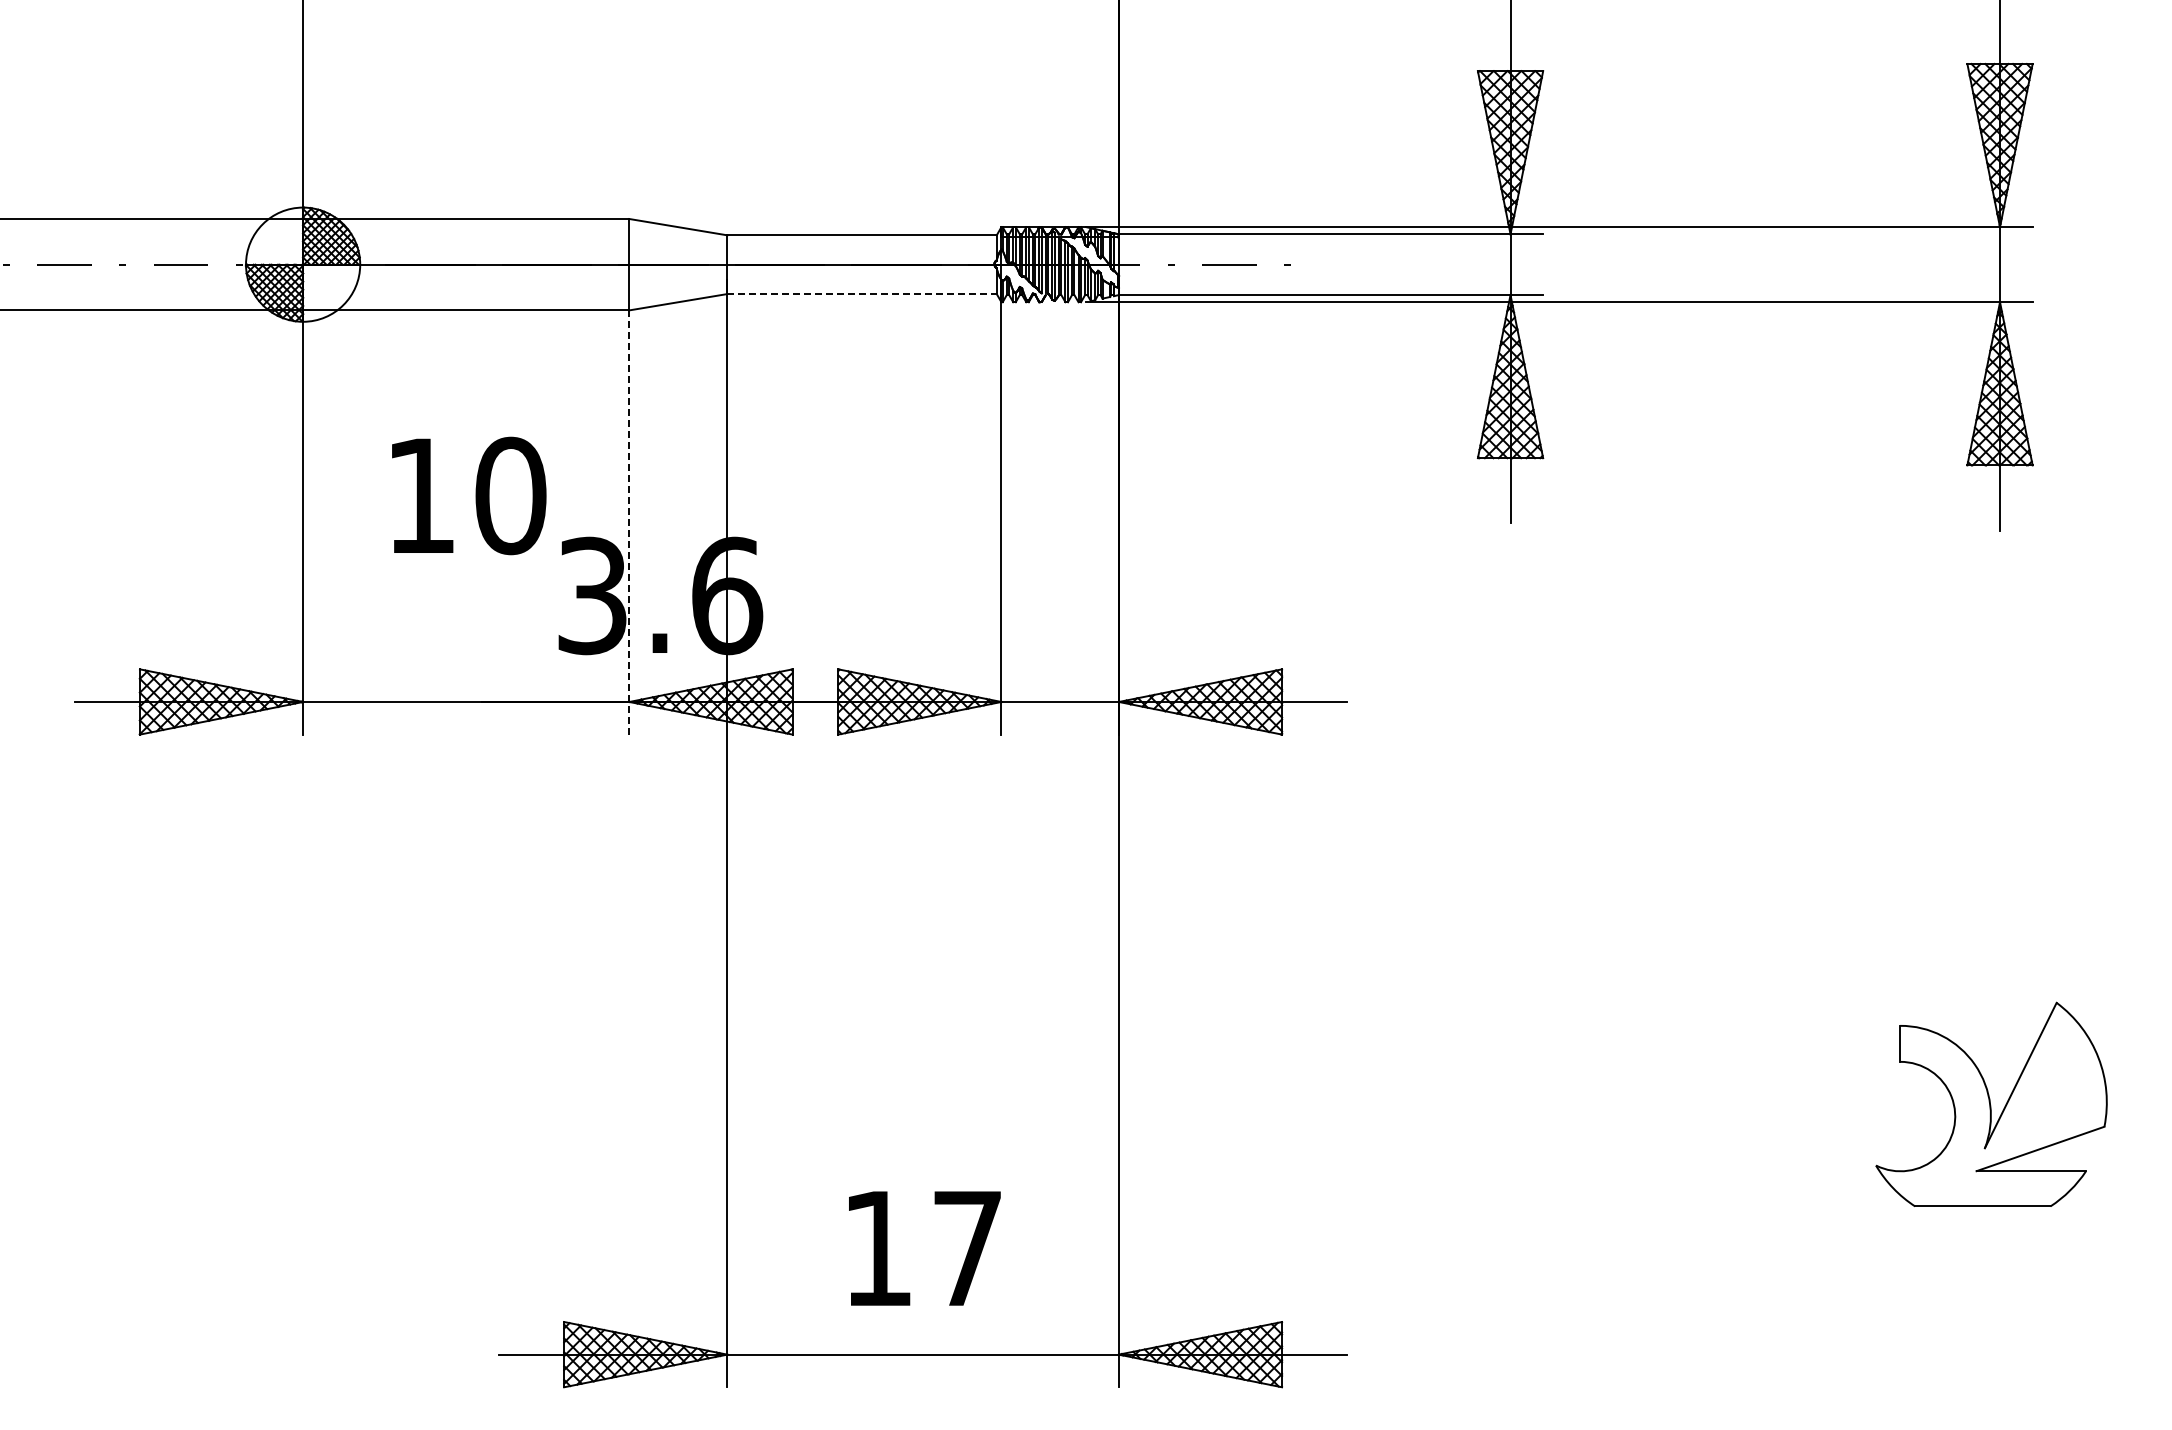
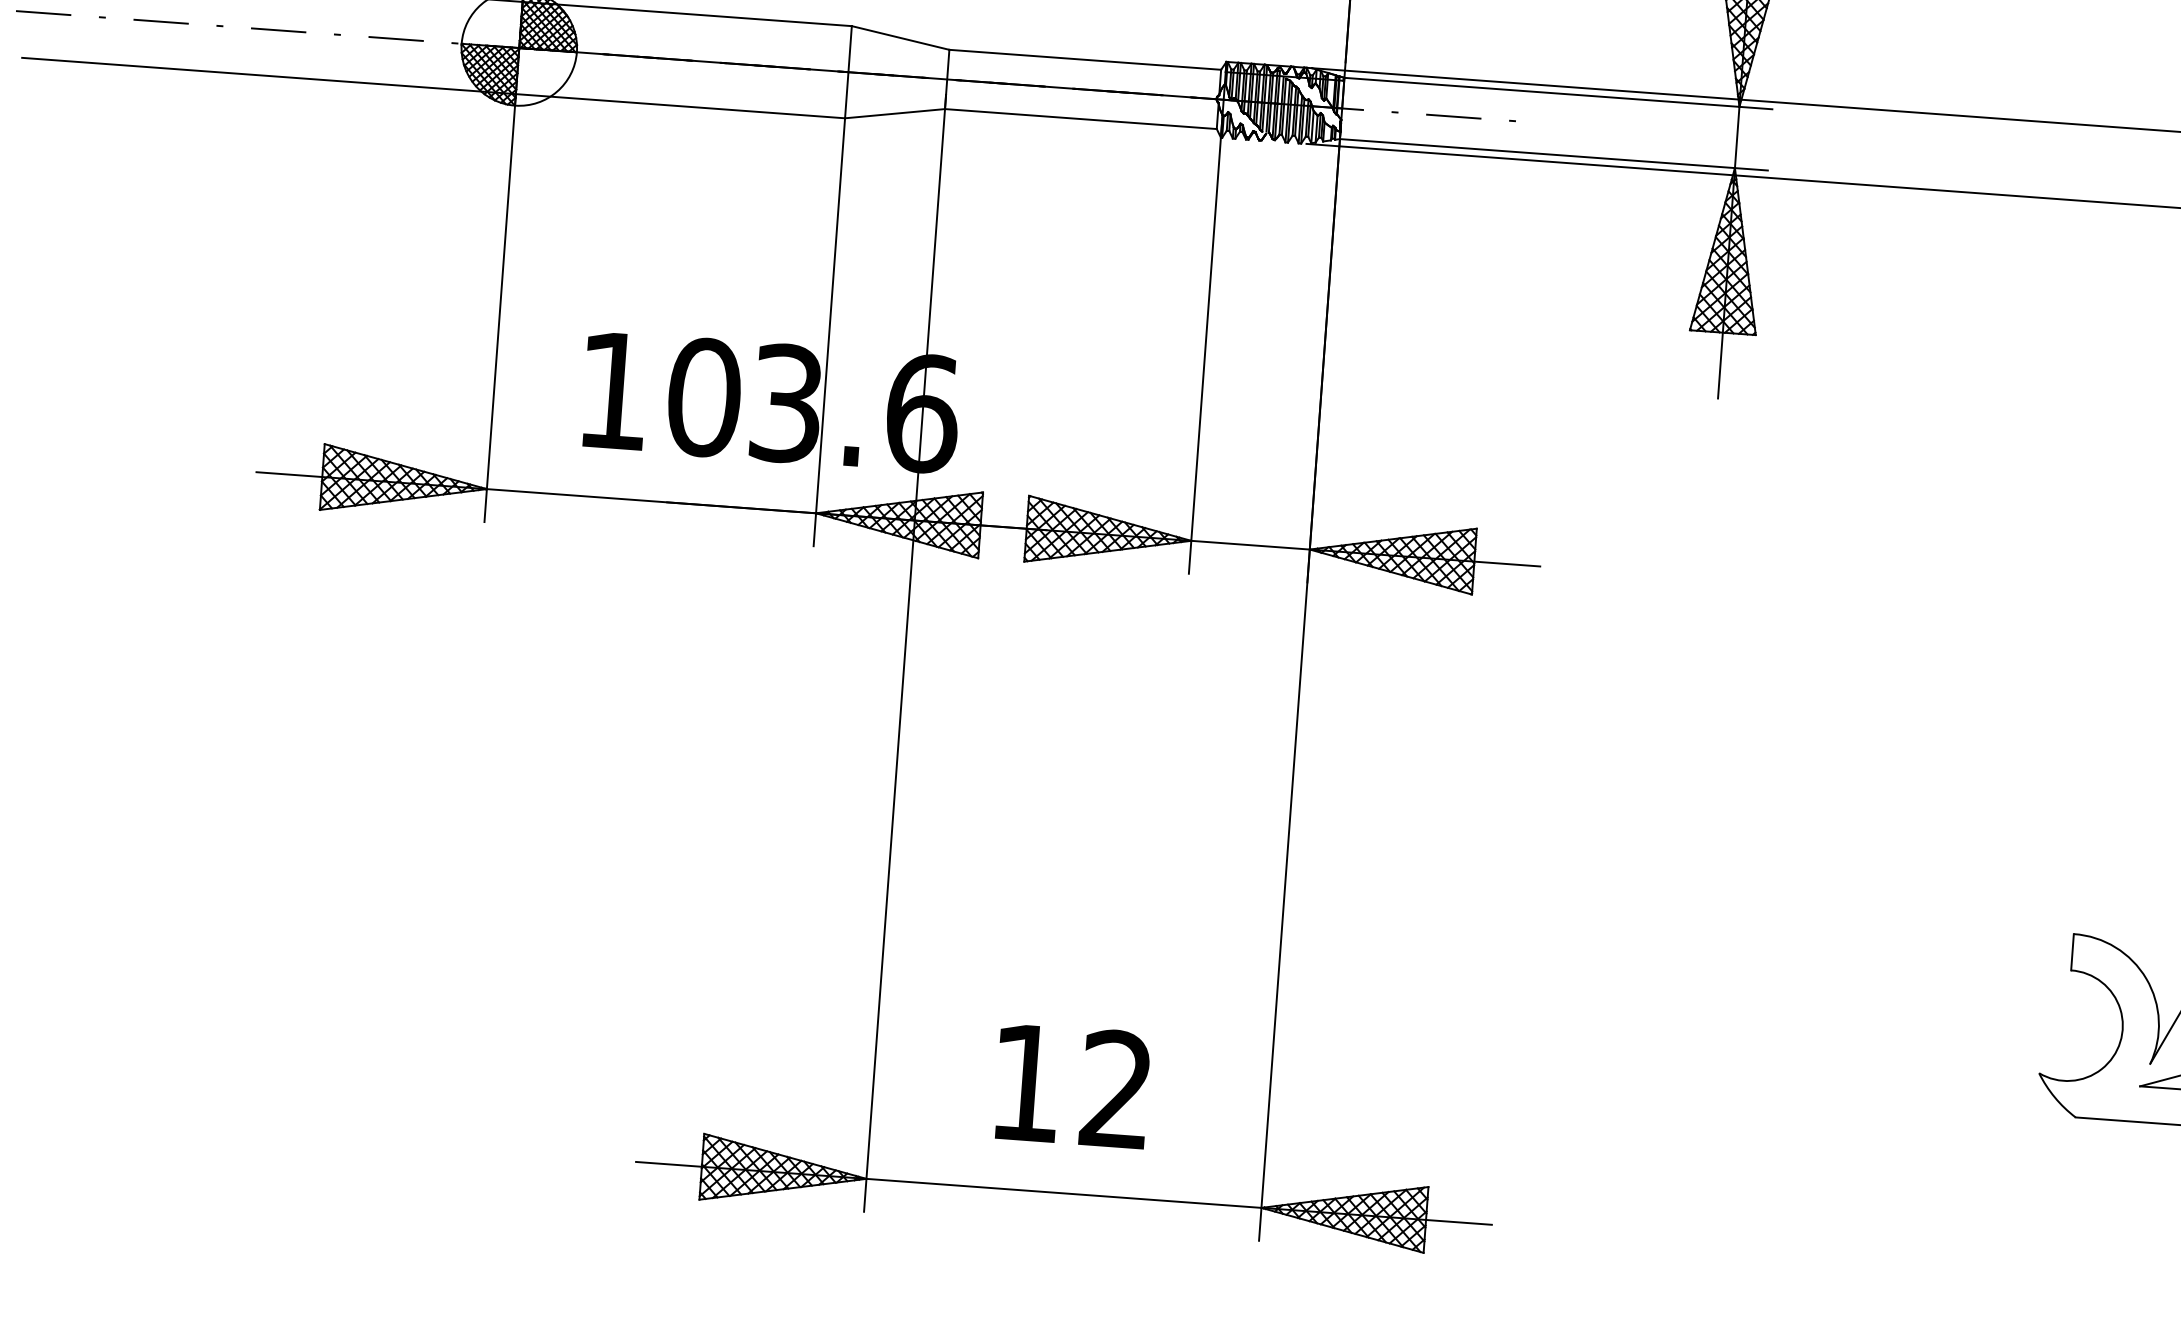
line: (862, 294) -> (1081, 119), dashed -> solid
text: (469, 495) -> (662, 394), moved
line: (629, 522) -> (829, 332), dashed -> solid
text: (966, 1247) -> (1115, 1088), 17 -> 12

